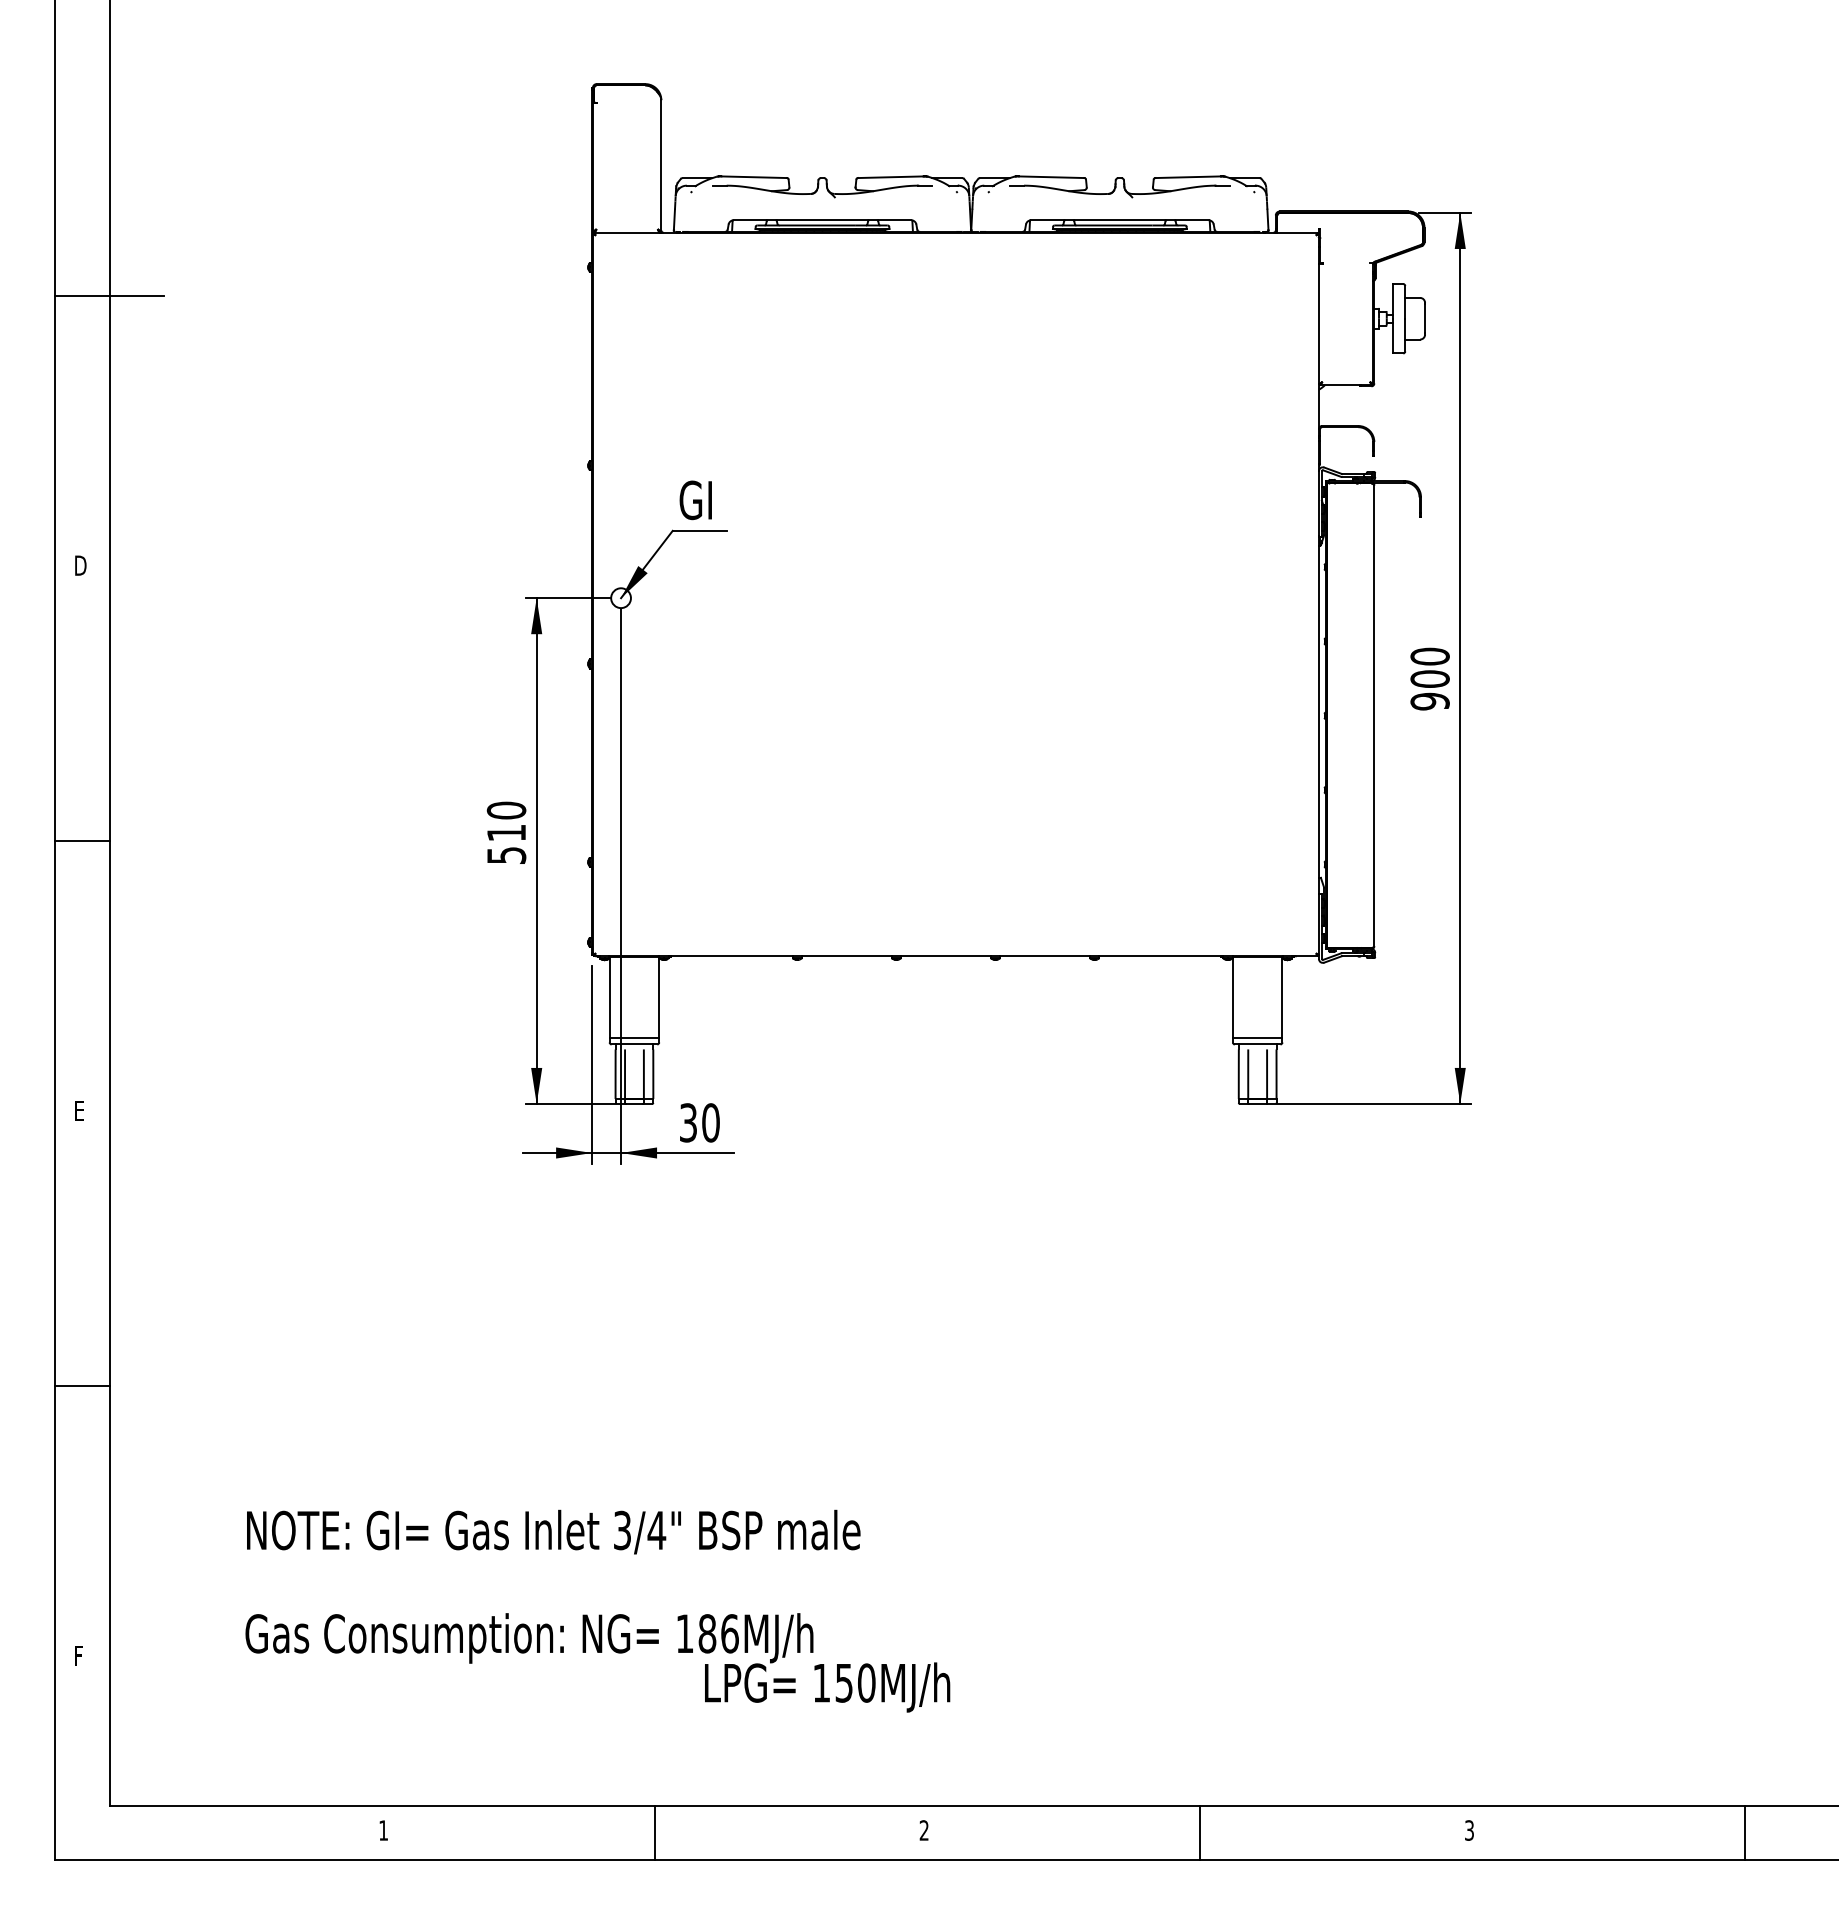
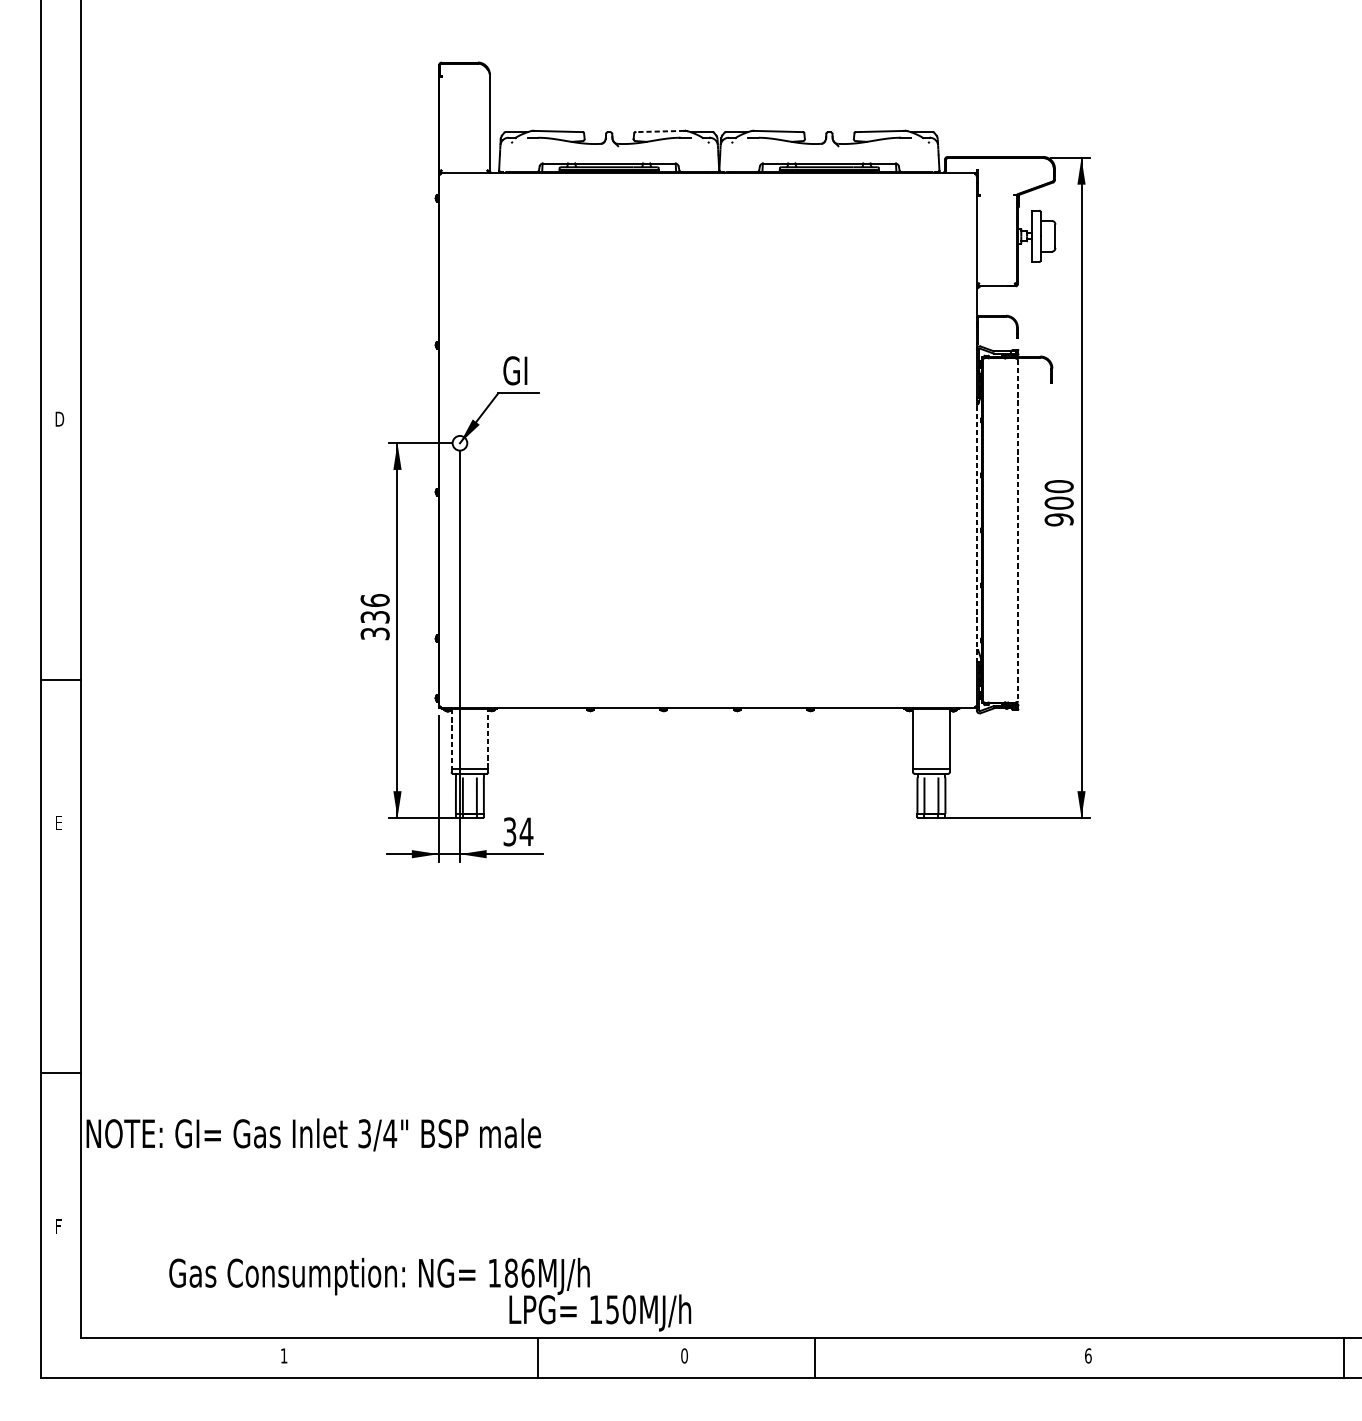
line: (890, 177) -> (659, 131), solid -> dashed
line: (109, 295) -> (81, 219), removed
line: (1318, 715) -> (976, 530), solid -> dashed
line: (1374, 716) -> (1017, 530), solid -> dashed
text: (506, 832) -> (375, 616), 510 -> 336
line: (82, 840) -> (61, 679), moved
line: (659, 996) -> (488, 738), solid -> dashed
line: (609, 997) -> (451, 739), solid -> dashed
text: (710, 1122) -> (526, 831), 30 -> 34
line: (82, 1386) -> (61, 1073), moved
text: (553, 1531) -> (313, 1134), moved
text: (597, 1662) -> (429, 1294), moved
text: (923, 1830) -> (683, 1355), 2 -> 0
text: (1469, 1830) -> (1088, 1355), 3 -> 6
line: (654, 1832) -> (537, 1357), moved
line: (1200, 1832) -> (815, 1357), moved
line: (1745, 1832) -> (1343, 1357), moved

